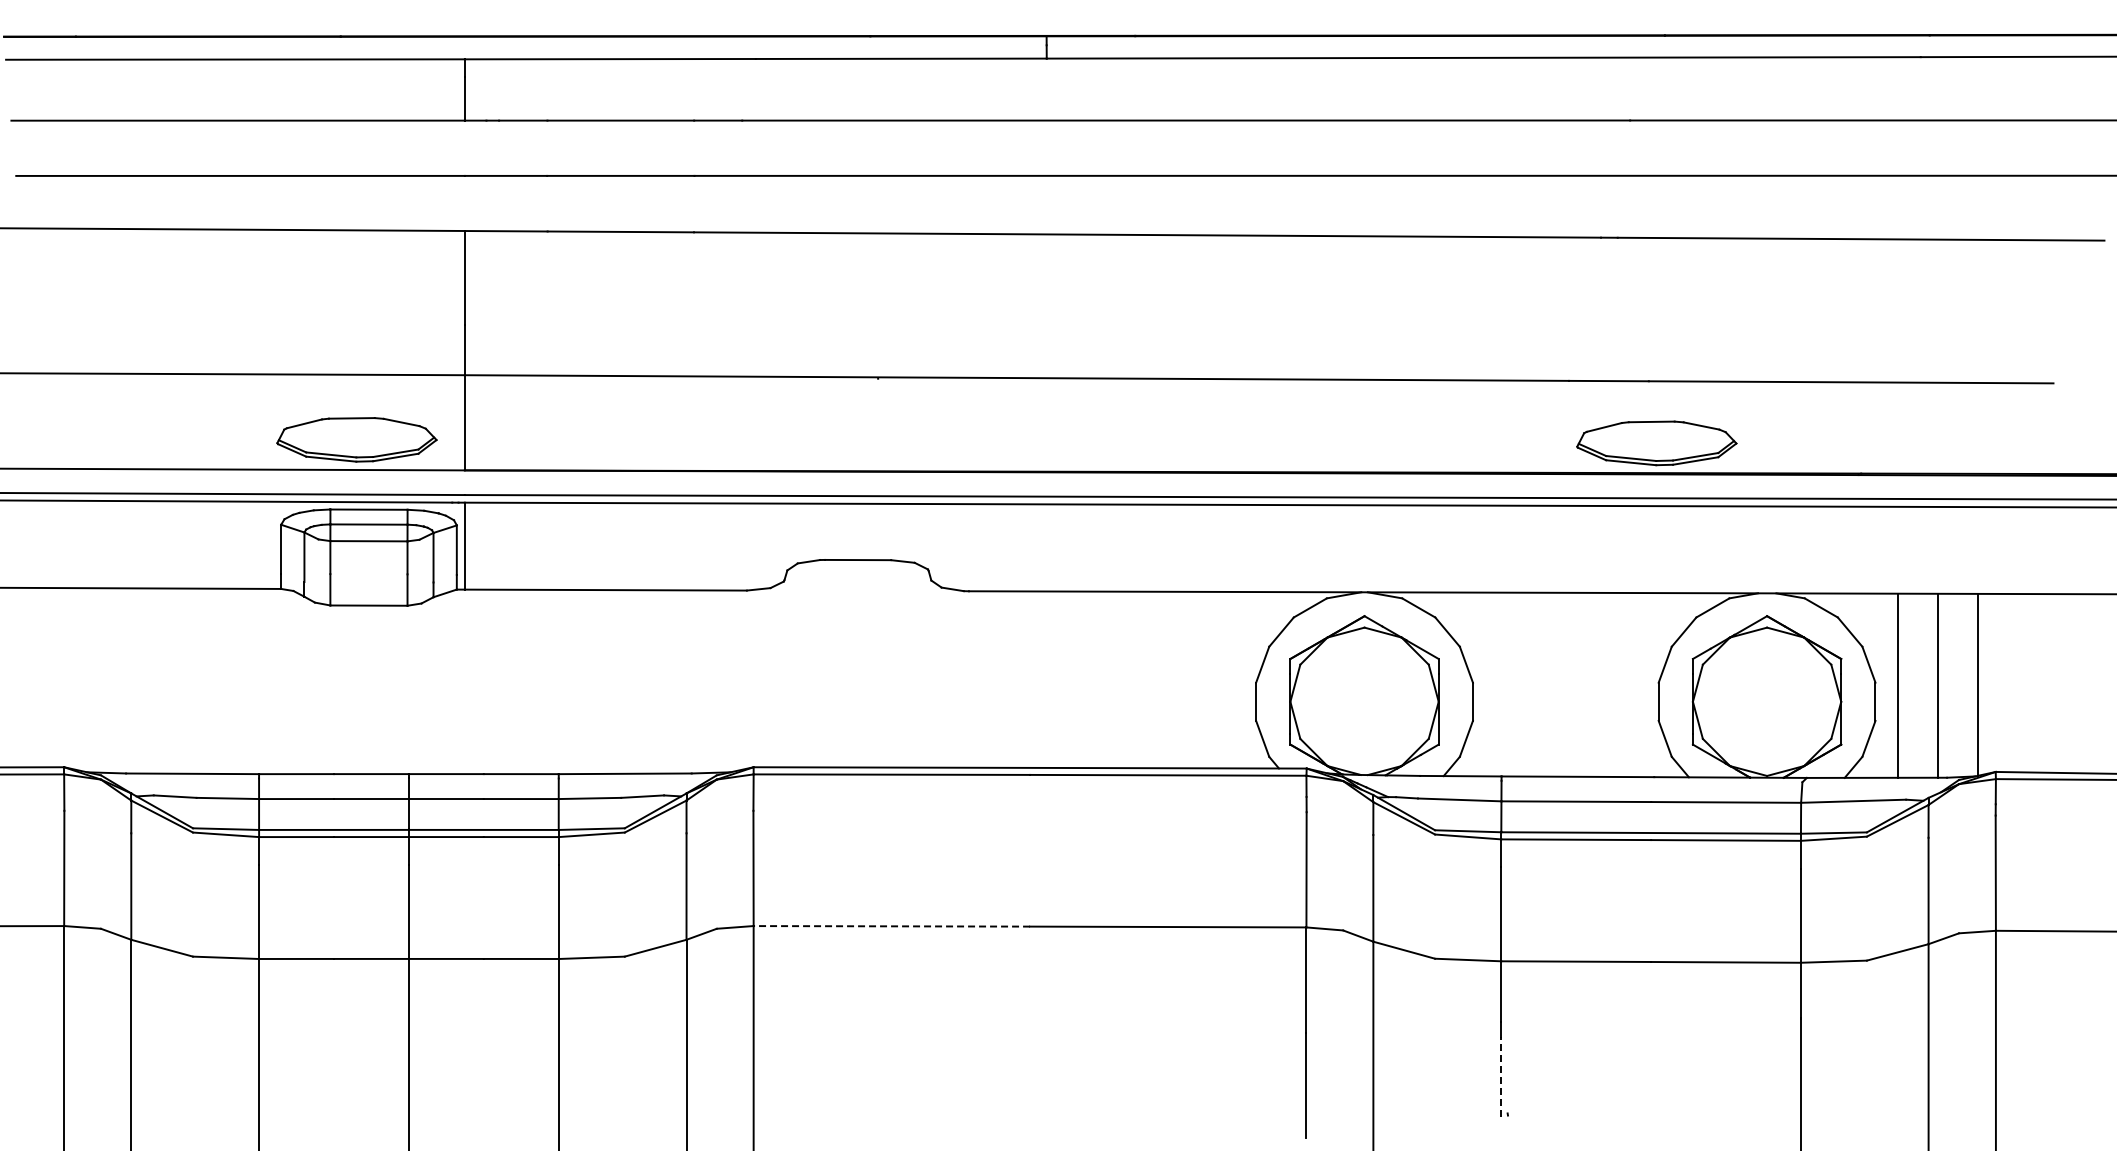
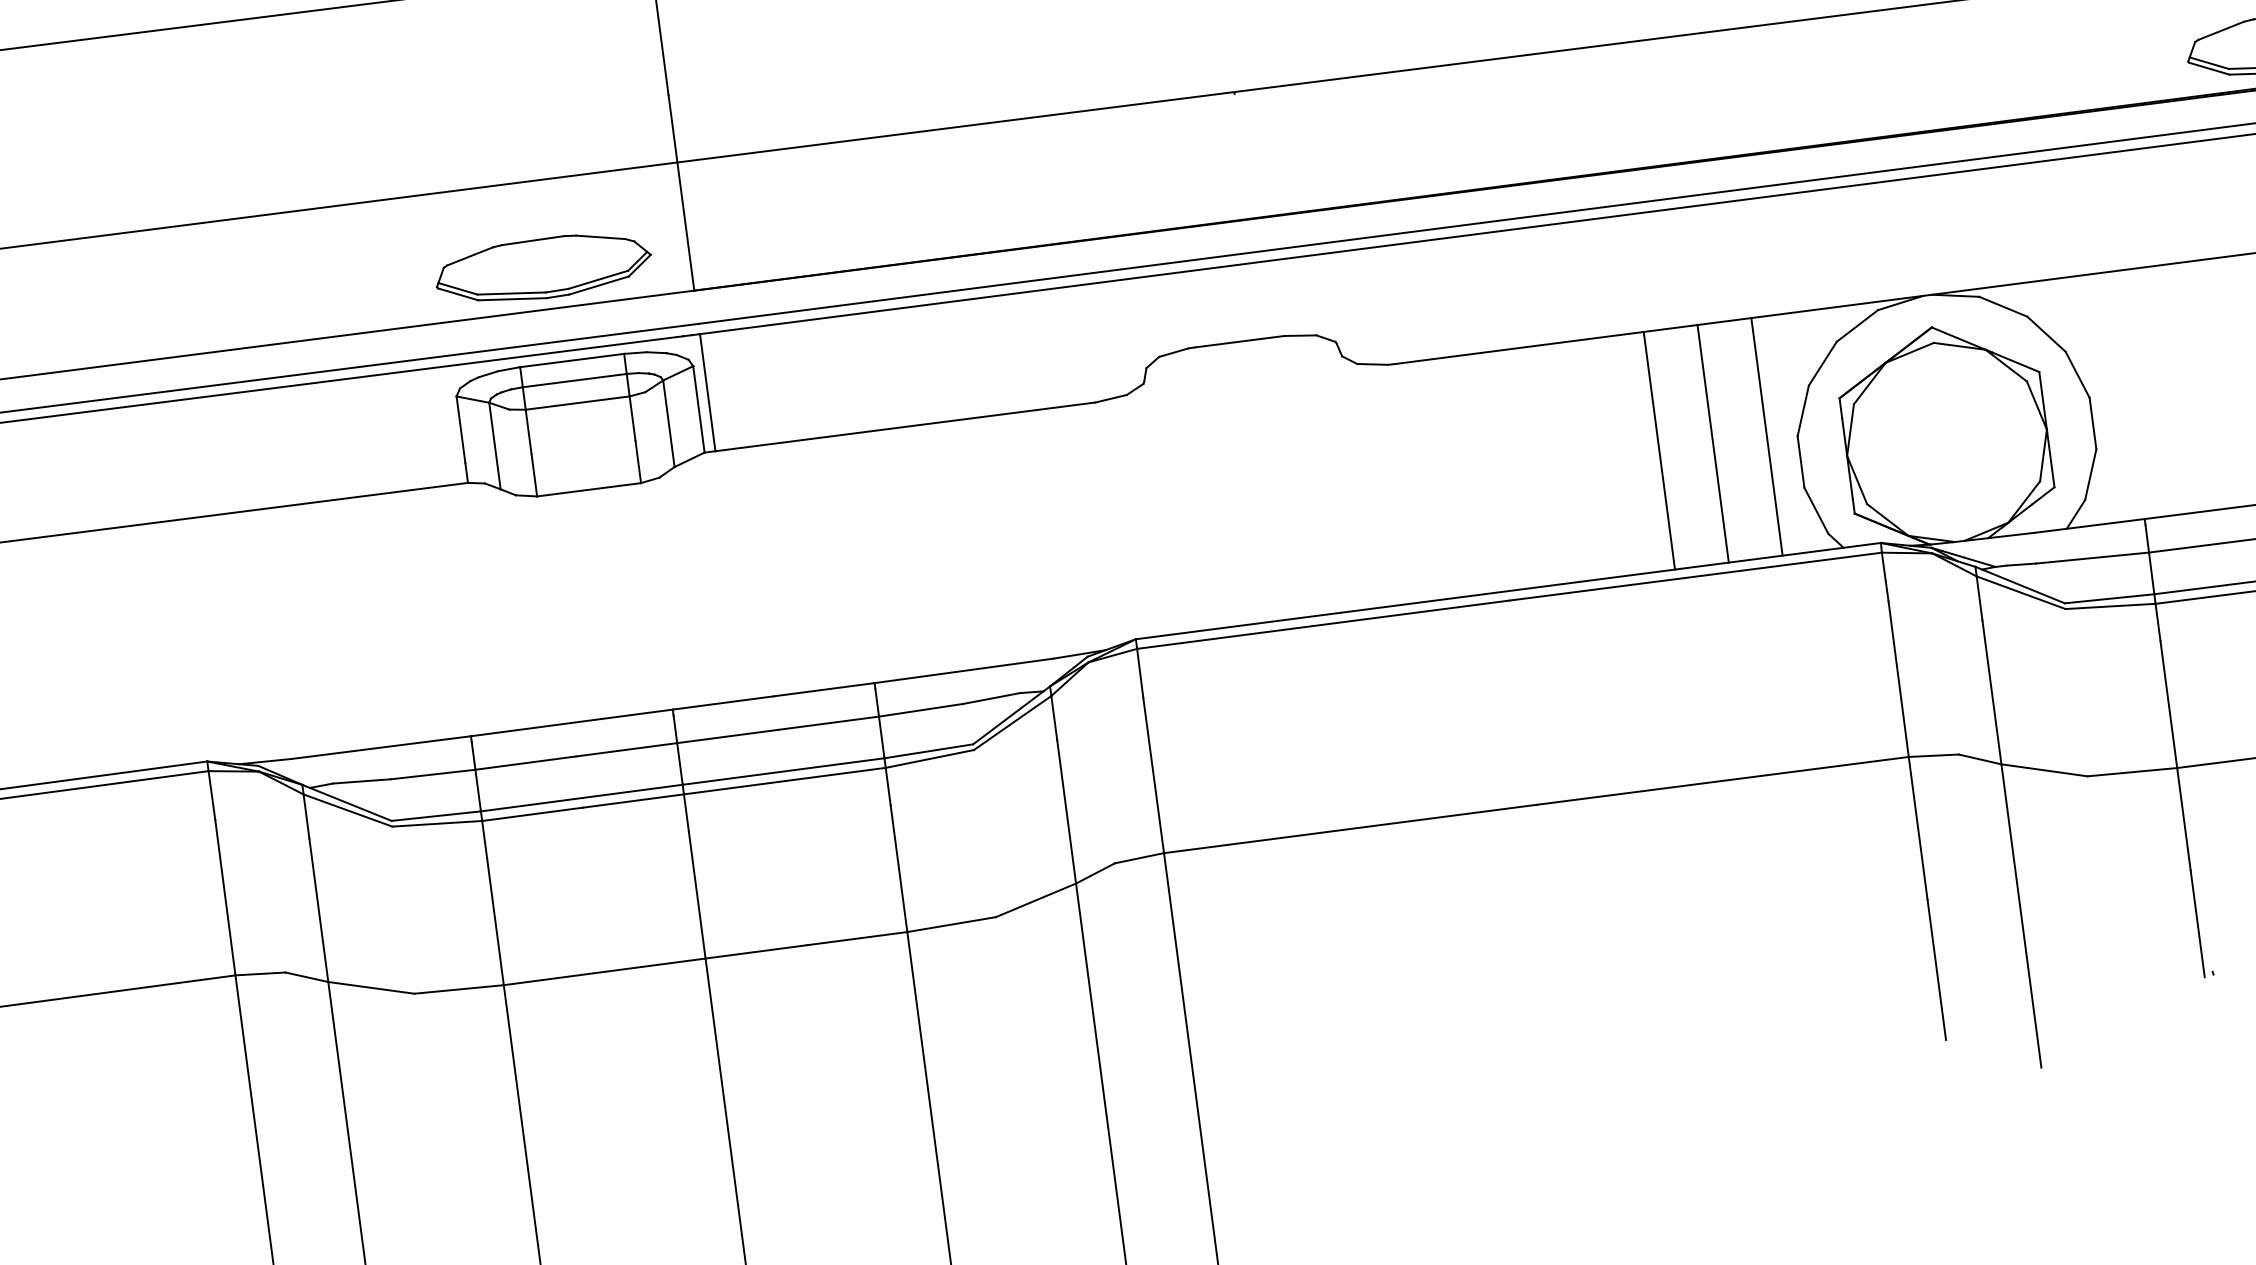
line: (1153, 679) -> (1658, 450), added
line: (1193, 679) -> (1712, 443), added
line: (1233, 679) -> (1766, 436), added
line: (891, 926) -> (1349, 829), dashed -> solid
line: (1501, 1076) -> (2197, 923), dashed -> solid

